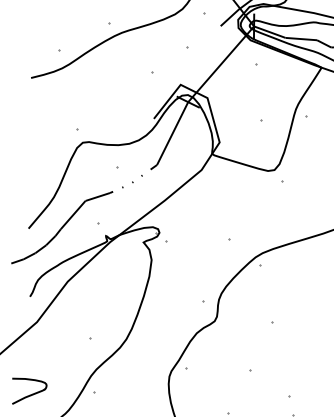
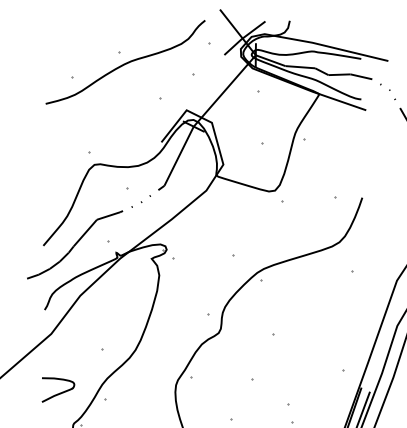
part: (29, 390) -> (58, 389), moved

